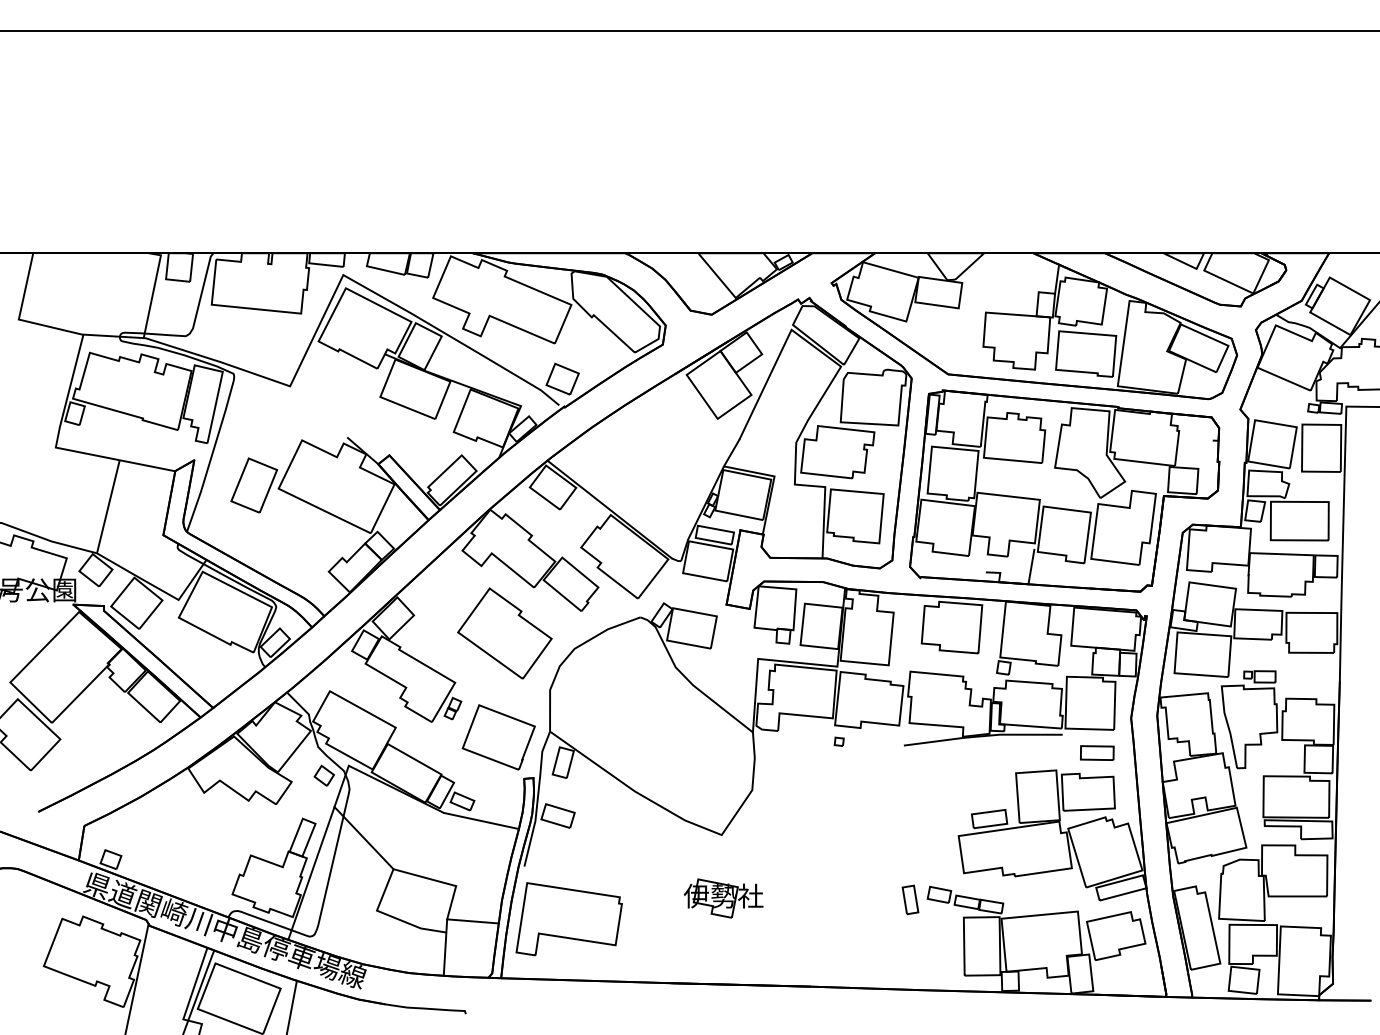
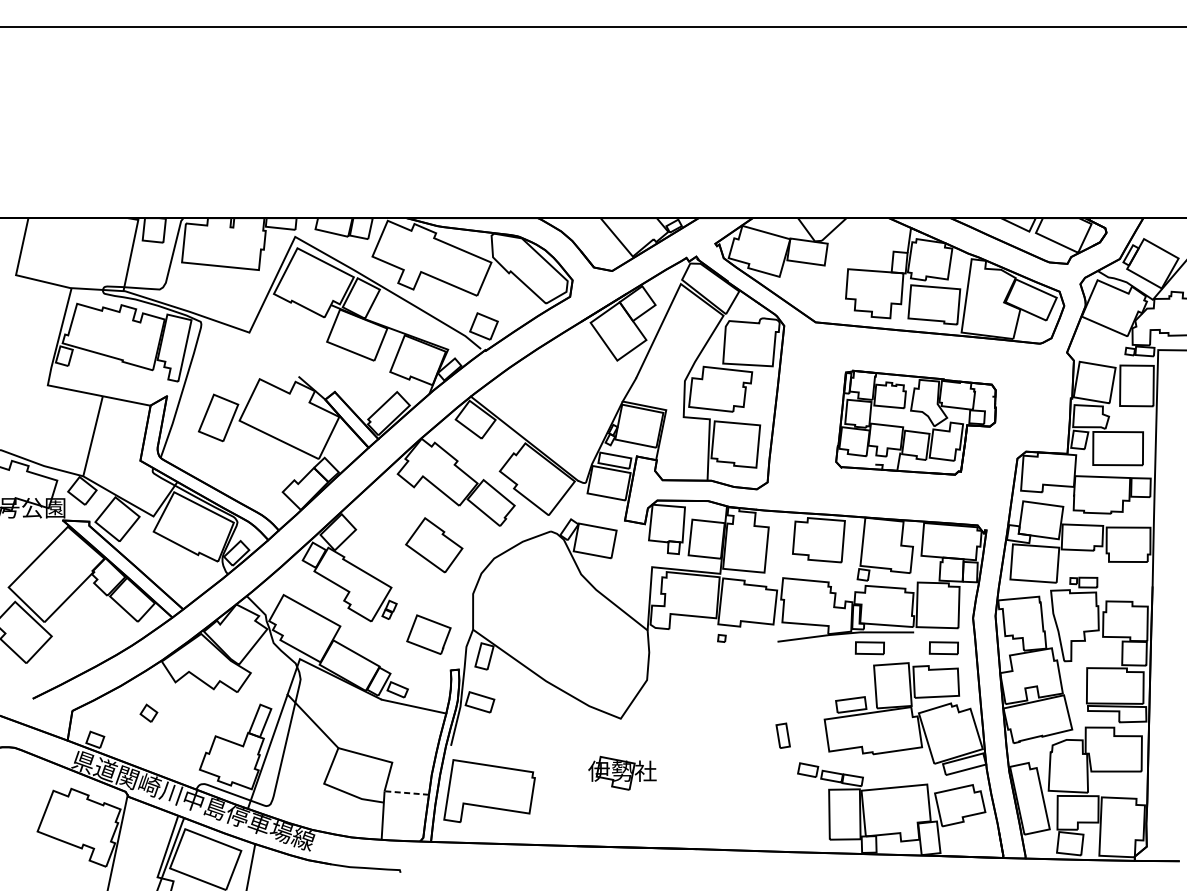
part: (1064, 490) -> (915, 422), size x0.6
part: (504, 633) -> (433, 545), size x0.7
part: (498, 737) -> (428, 634), size x0.7
part: (1011, 752) -> (870, 647), added
part: (323, 775) -> (148, 713), moved
part: (910, 899) -> (783, 735), moved
line: (473, 921) -> (407, 793), solid -> dashed

